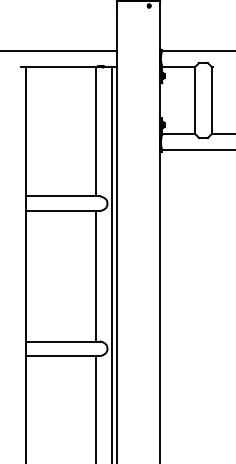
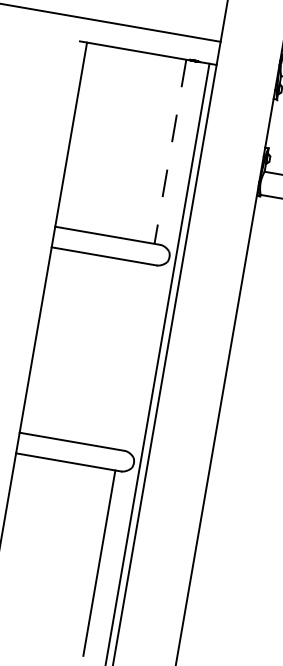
line: (95, 131) -> (170, 151), solid -> dashed
line: (95, 275) -> (134, 356), removed

